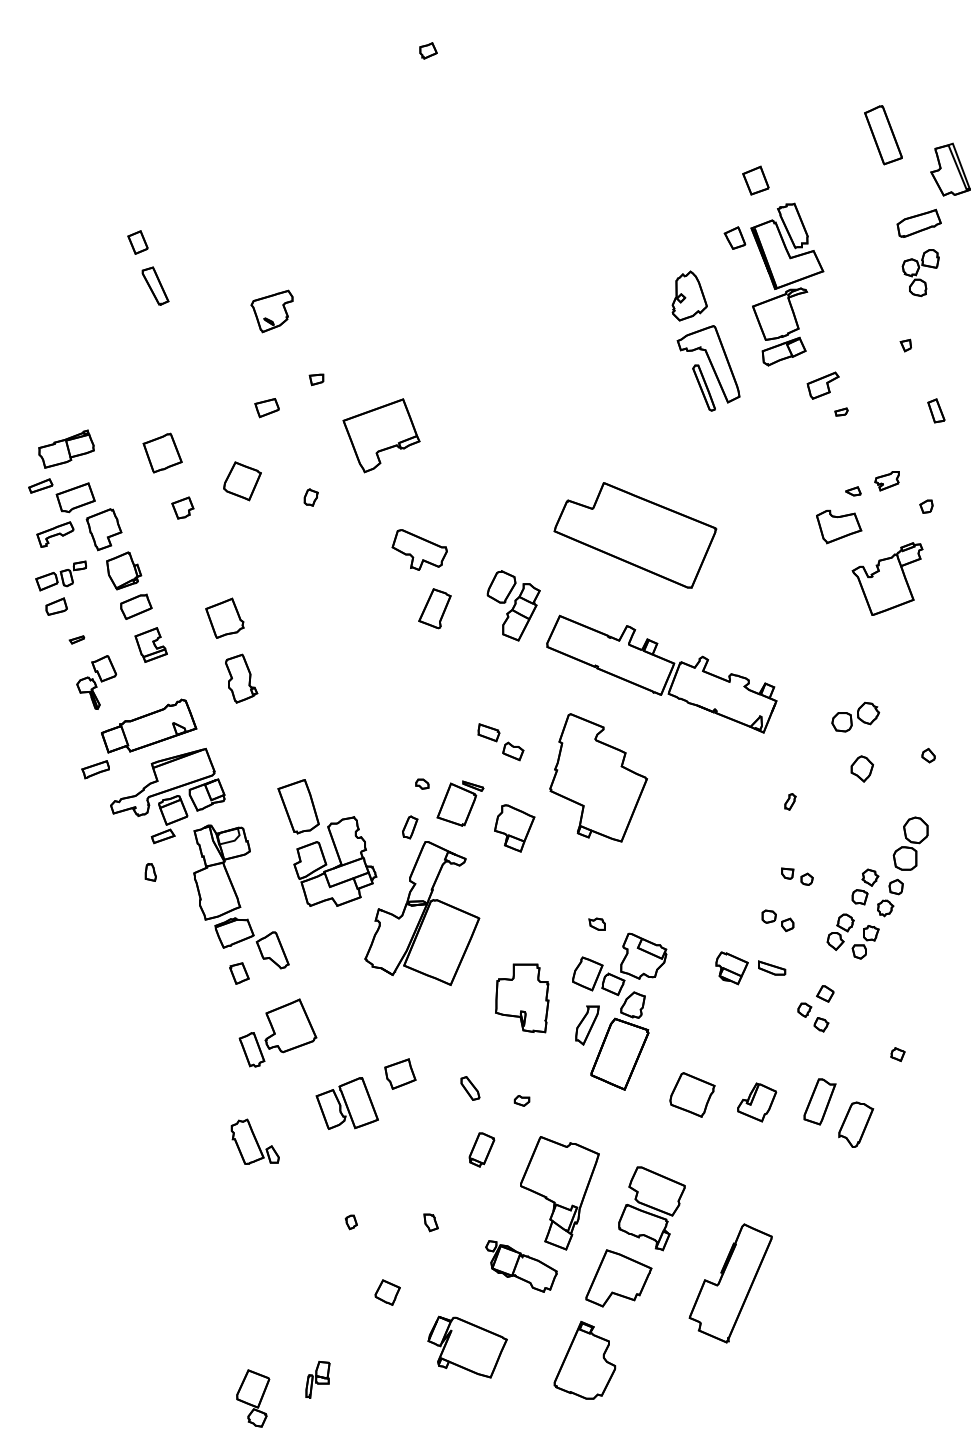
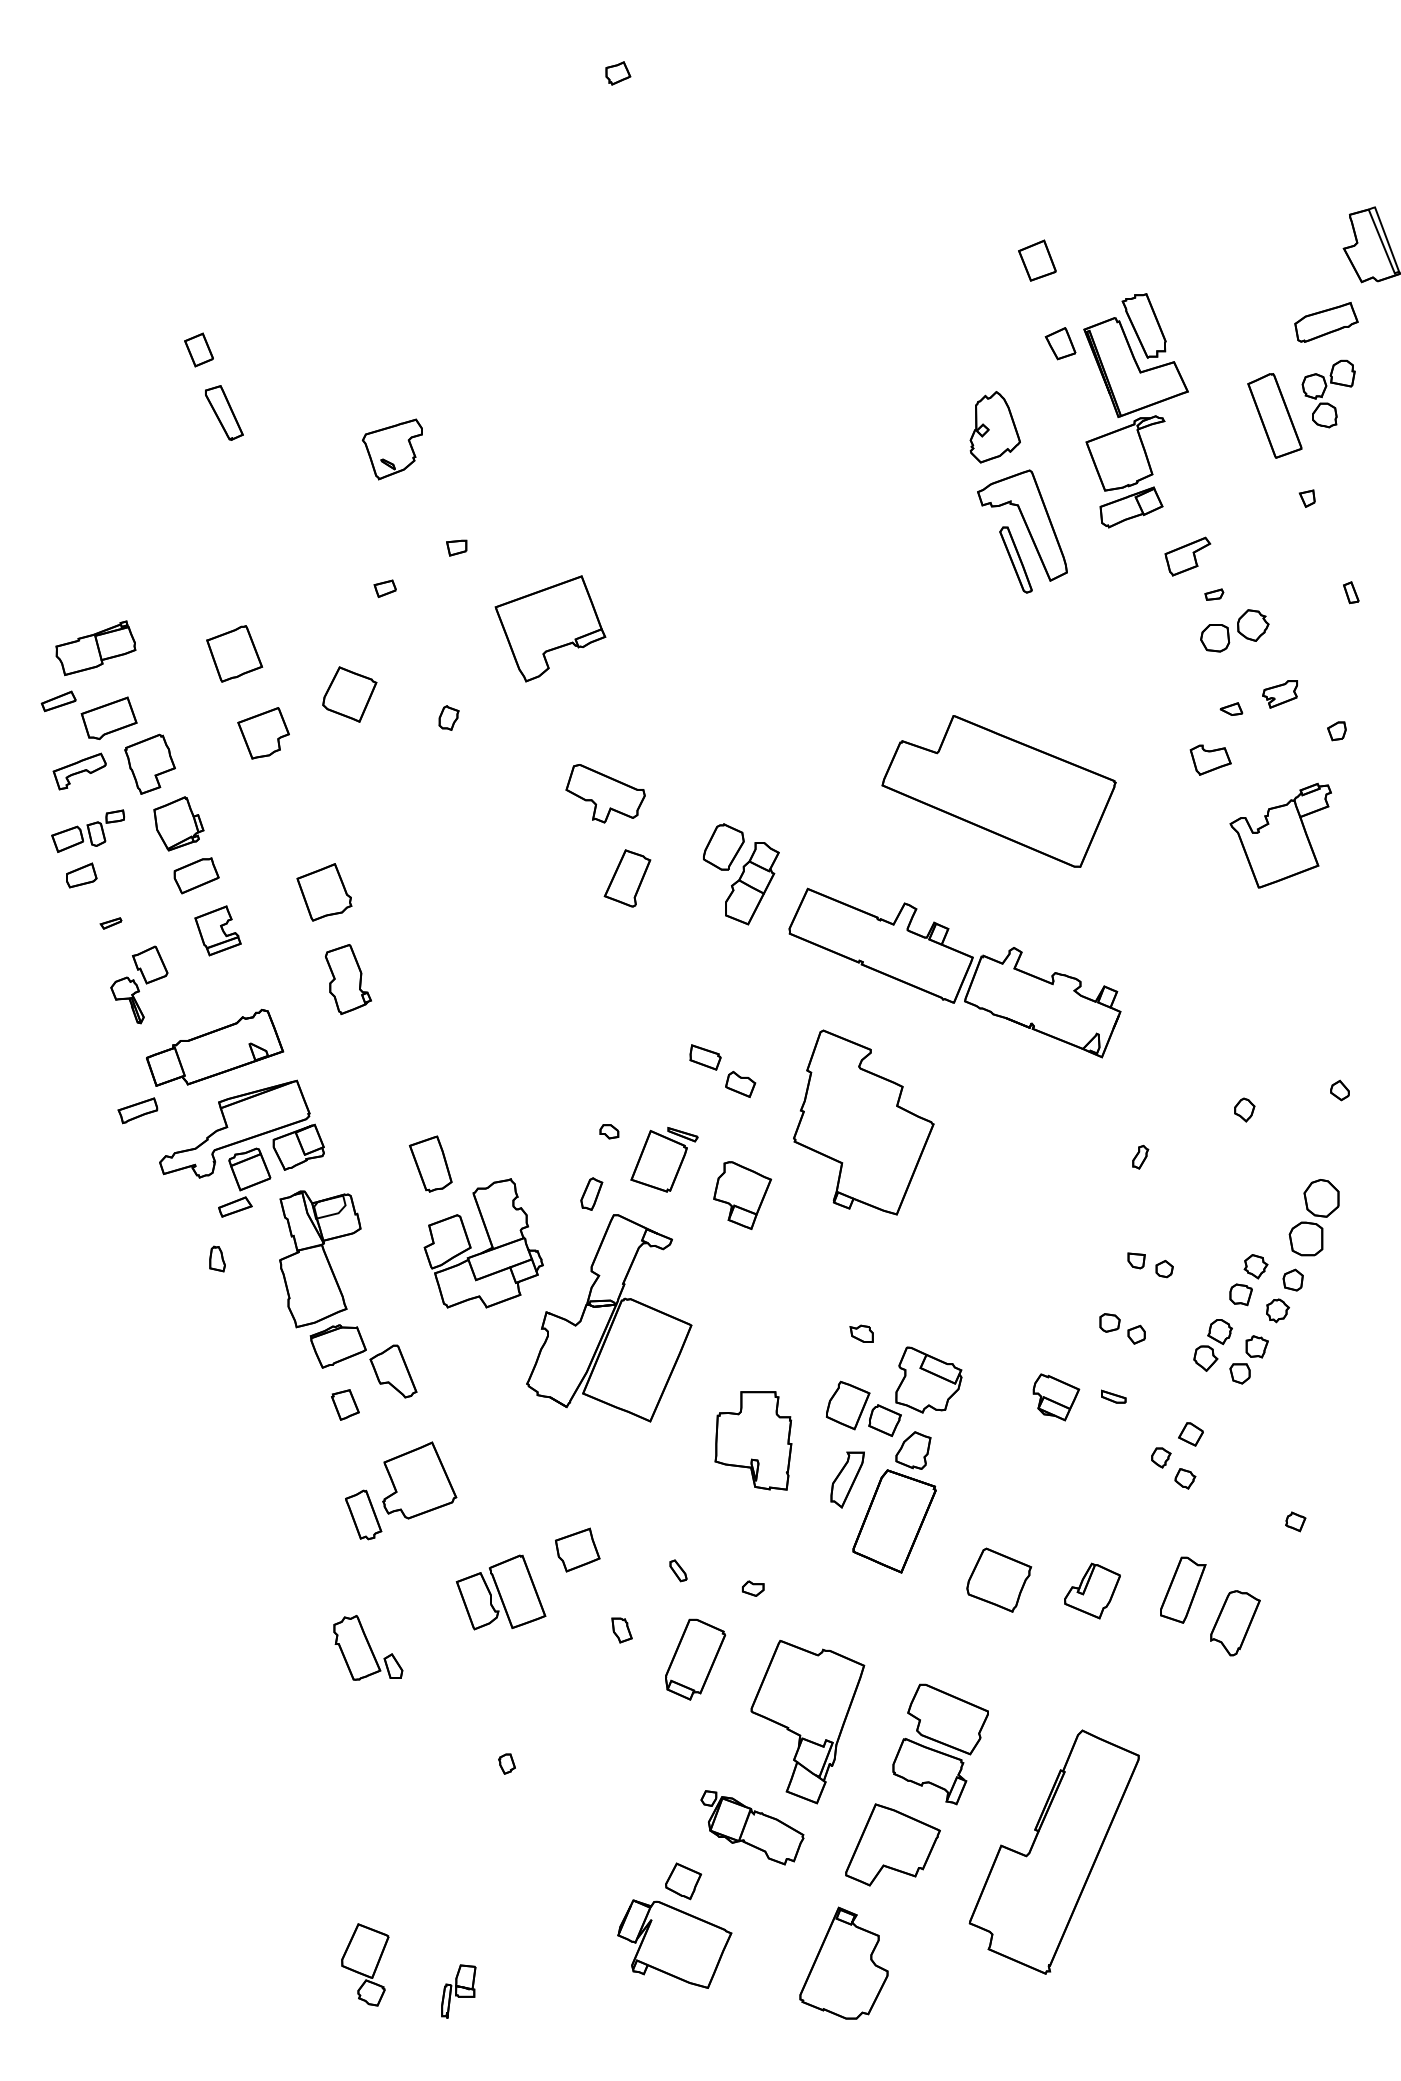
part: (883, 135) -> (1274, 416), moved
part: (755, 180) -> (1036, 260), moved
part: (266, 407) -> (384, 588), size x0.62
part: (936, 410) -> (1351, 592), size x0.62
part: (182, 507) -> (263, 732), size x1.67
part: (838, 526) -> (1209, 759), size x0.62
part: (635, 535) -> (999, 791), moved
part: (855, 717) -> (1234, 631), moved
part: (862, 769) -> (1244, 1110), size x0.62
part: (298, 806) -> (430, 1163), size x0.71
part: (771, 967) -> (1113, 1396), size x0.62
part: (469, 1088) -> (677, 1570), size x0.62
part: (481, 1149) -> (694, 1658), size x1.67
part: (430, 1222) -> (621, 1630), moved
part: (730, 1283) -> (1054, 1852), size x1.43
part: (387, 1292) -> (683, 1881), moved
part: (253, 1398) -> (365, 1964), moved

